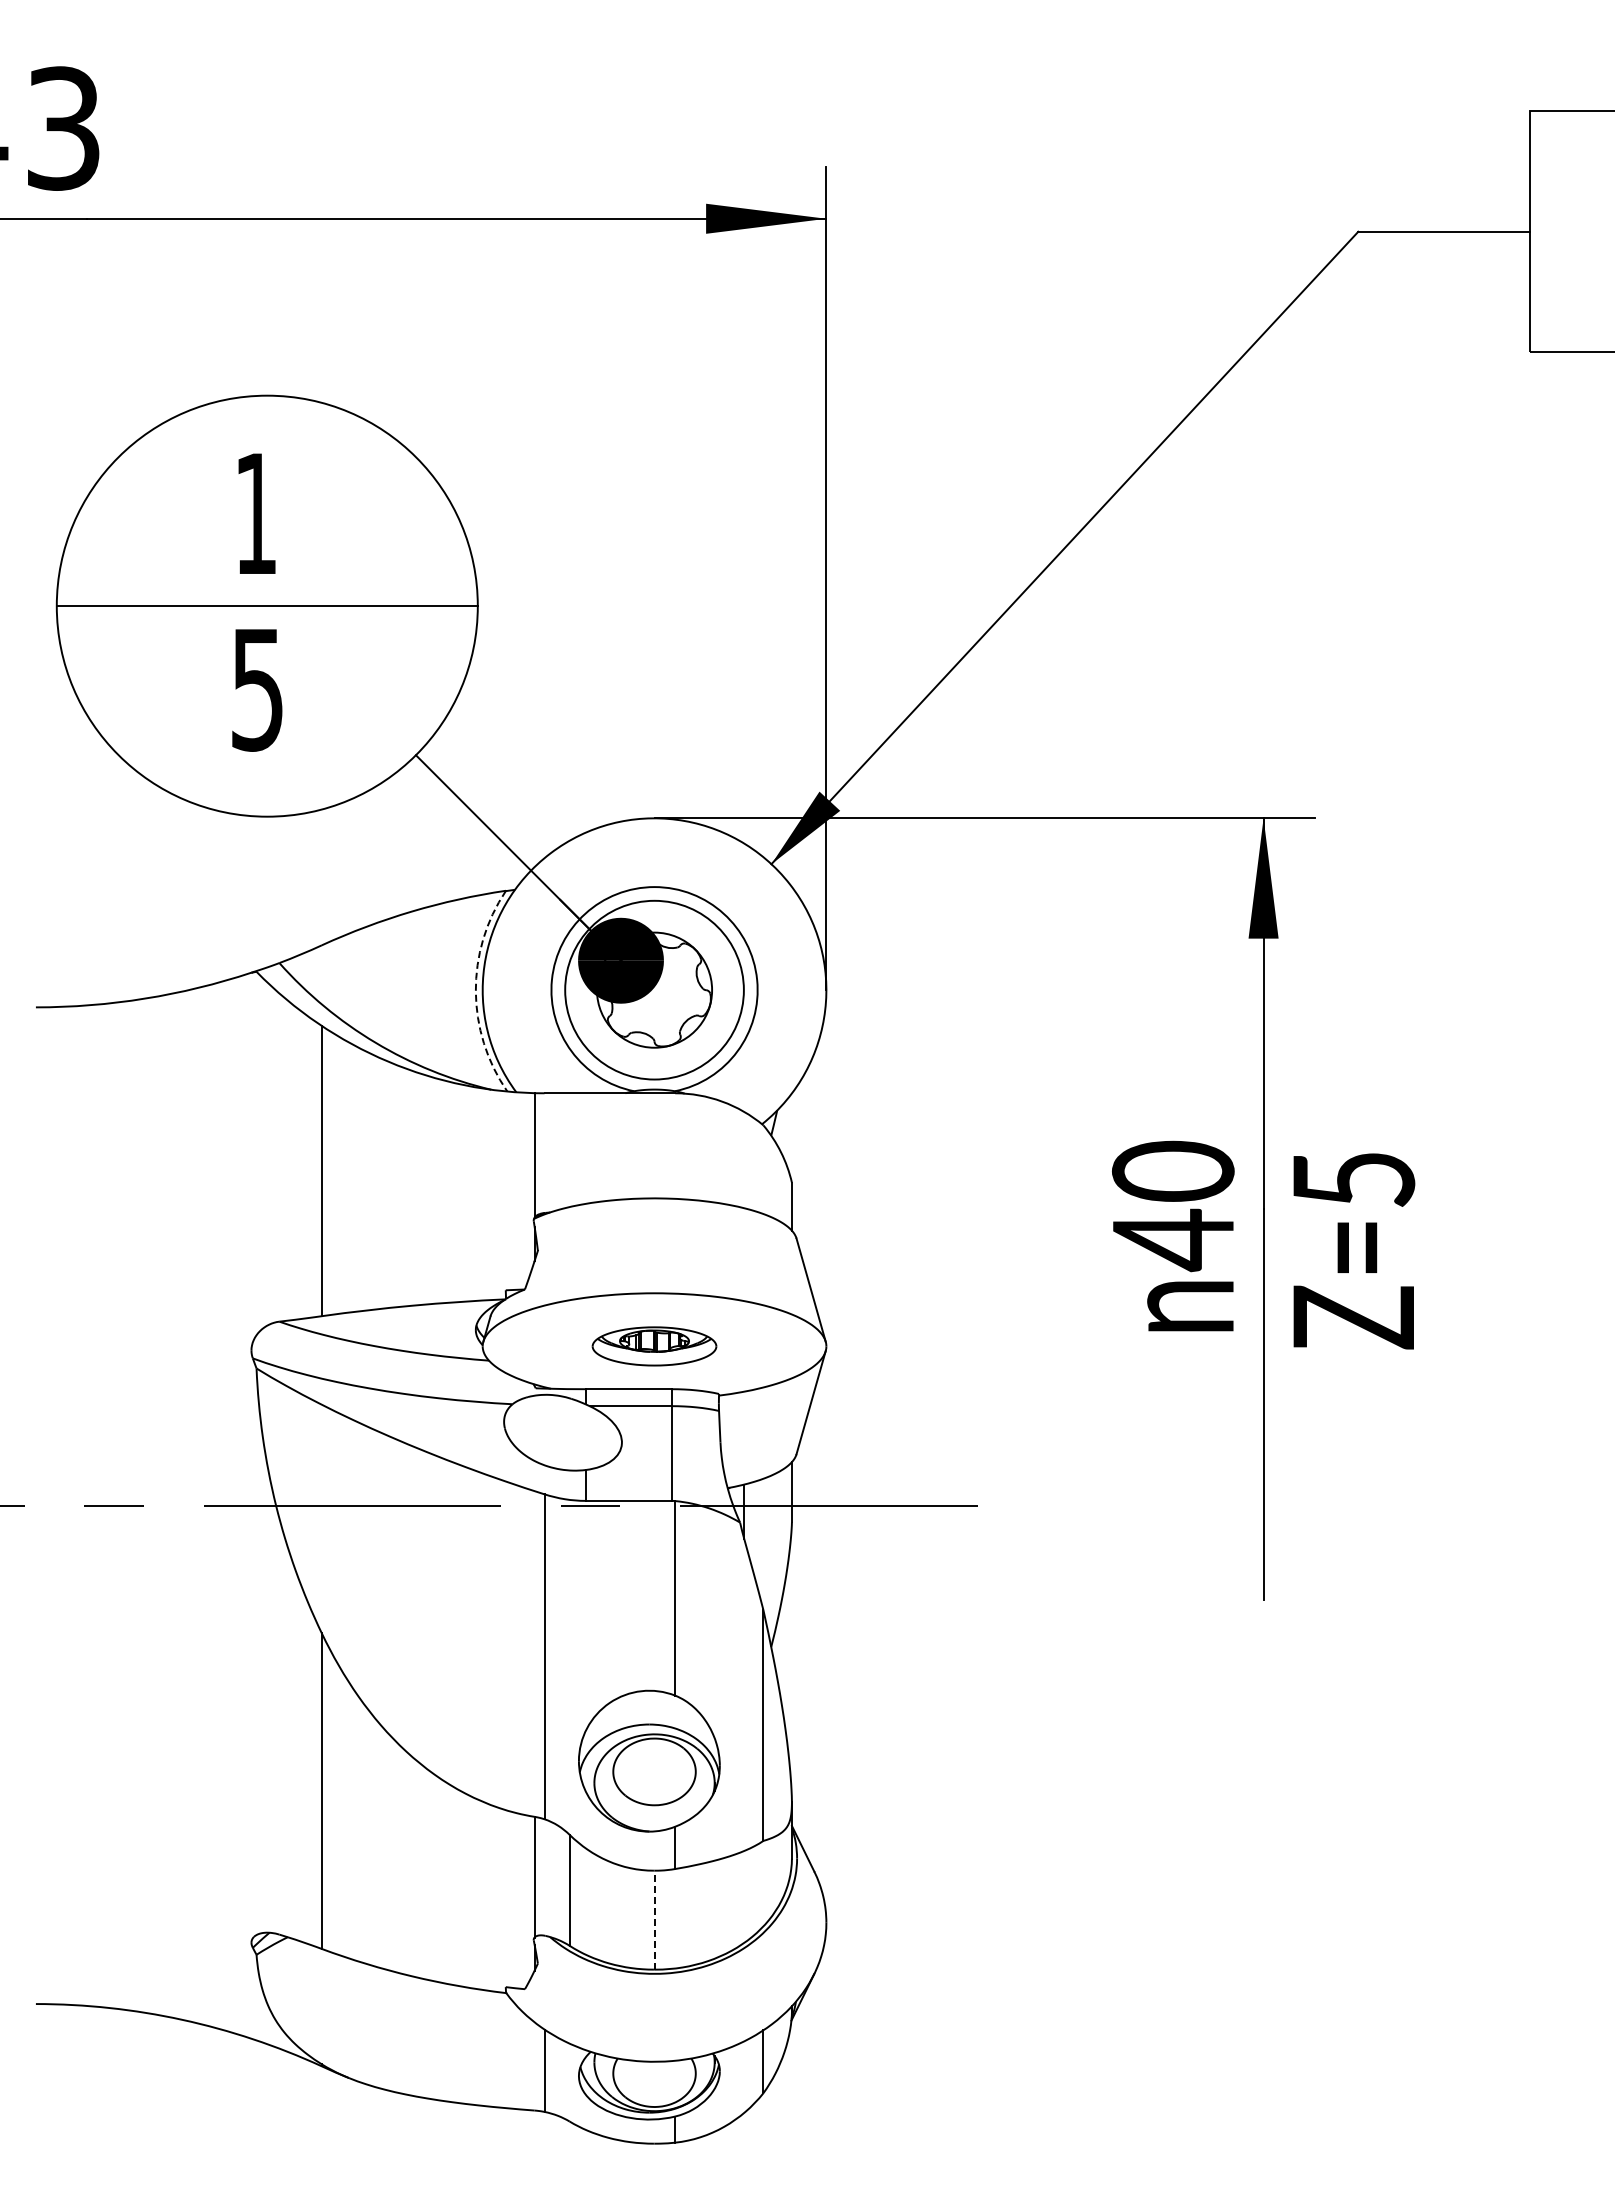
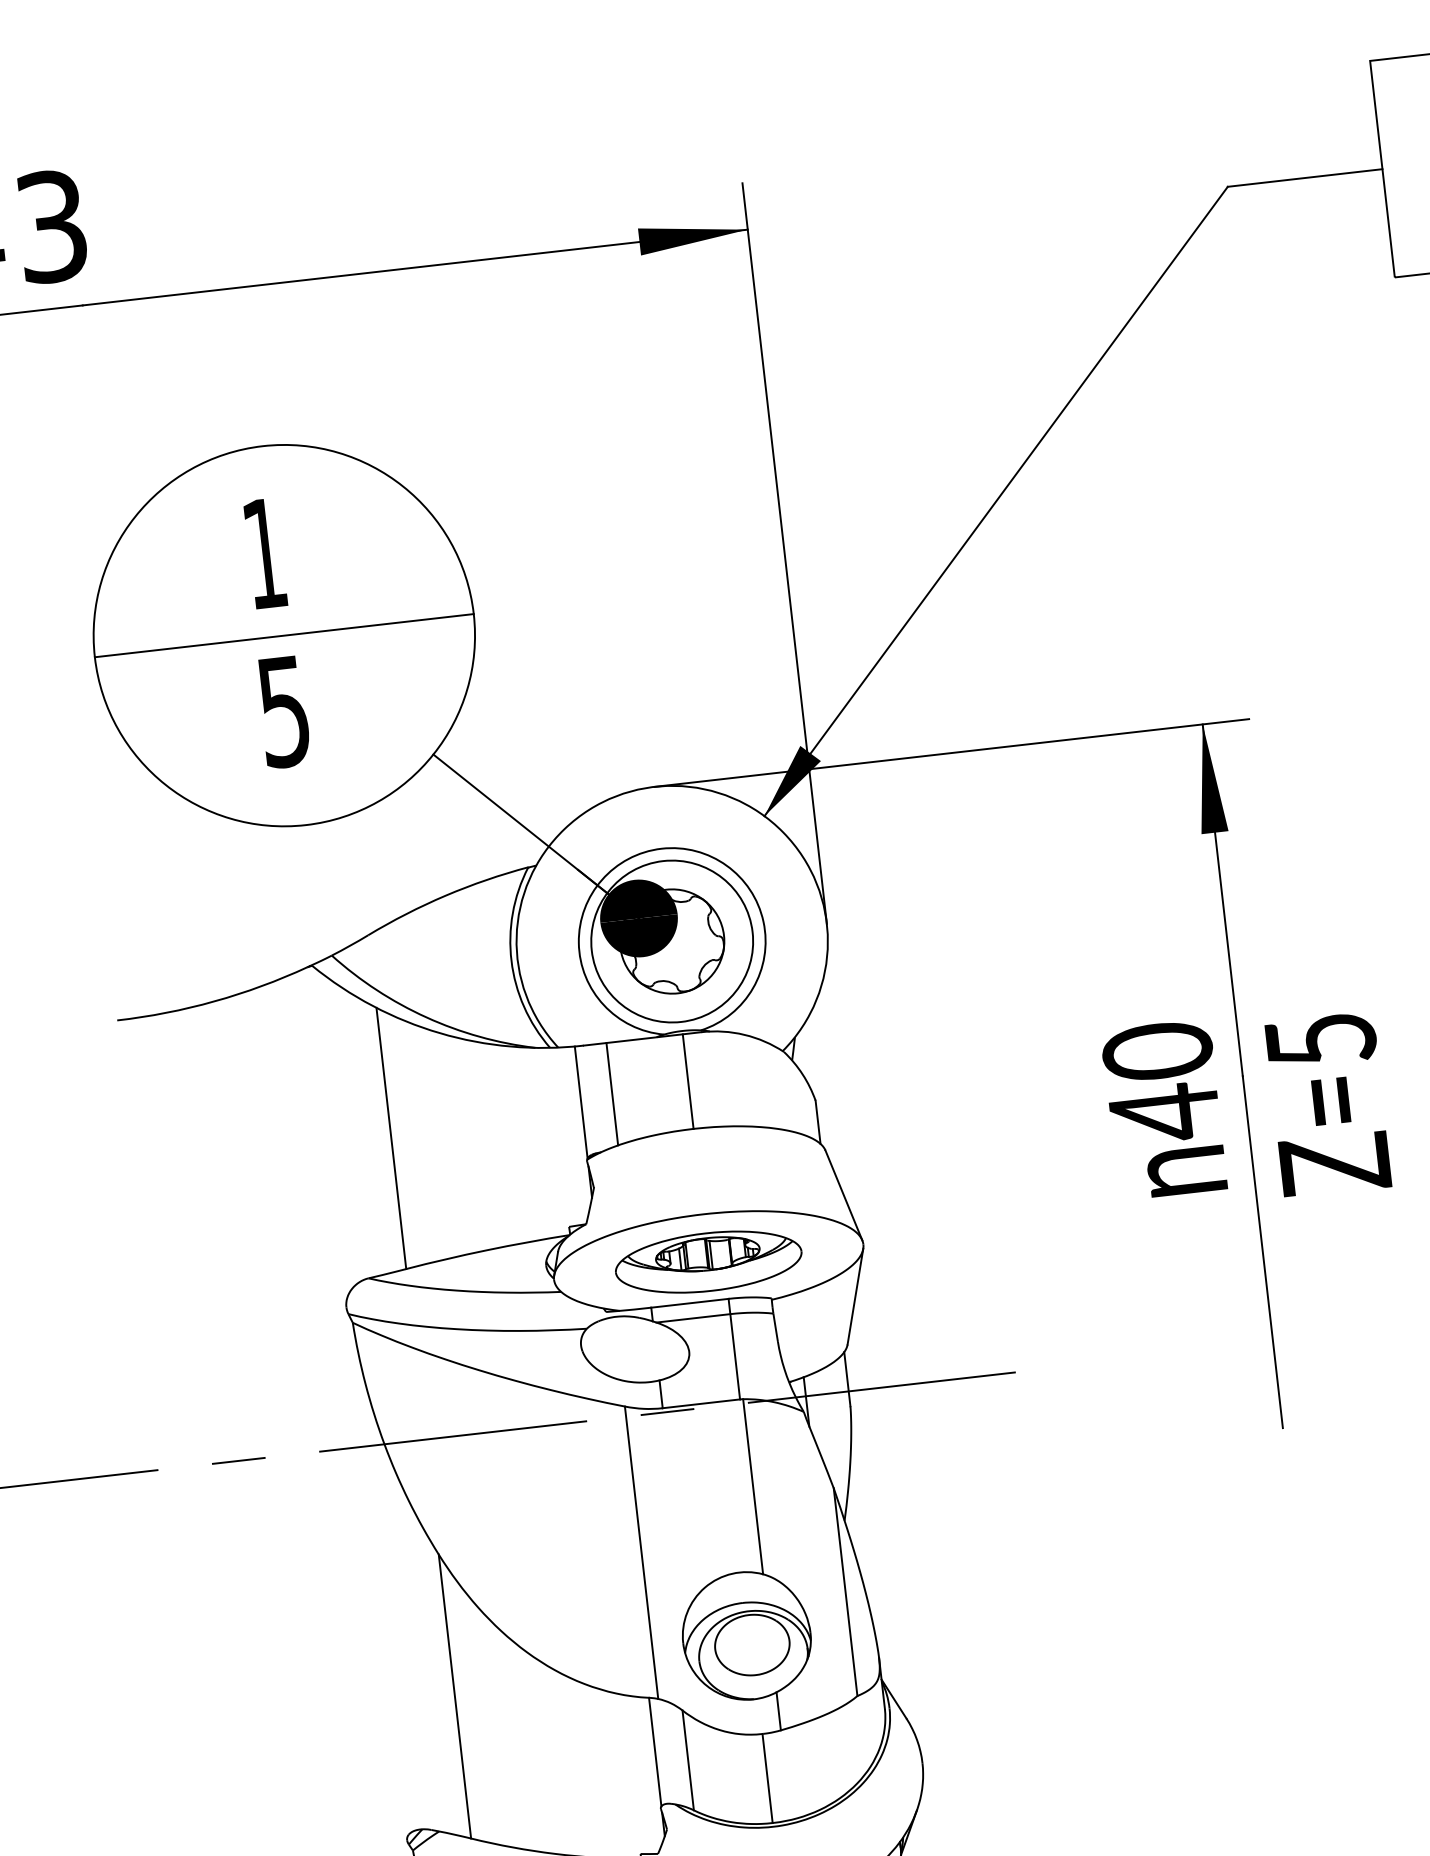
arc: (475, 991) -> (511, 961), dashed -> solid
line: (654, 1145) -> (688, 1081), added
line: (569, 1150) -> (612, 1094), added
part: (654, 1346) -> (708, 1262), size x1.67
line: (654, 1919) -> (767, 1777), dashed -> solid

